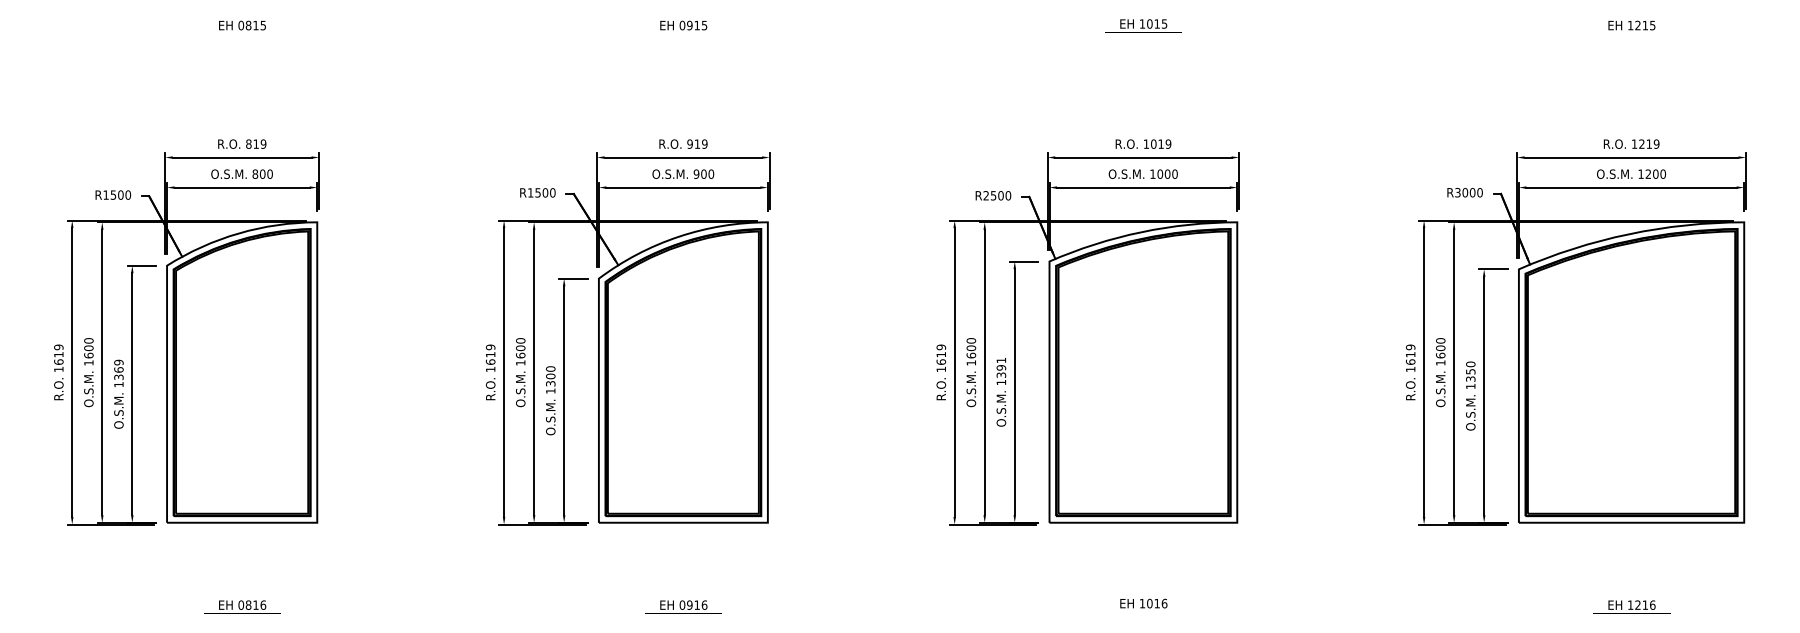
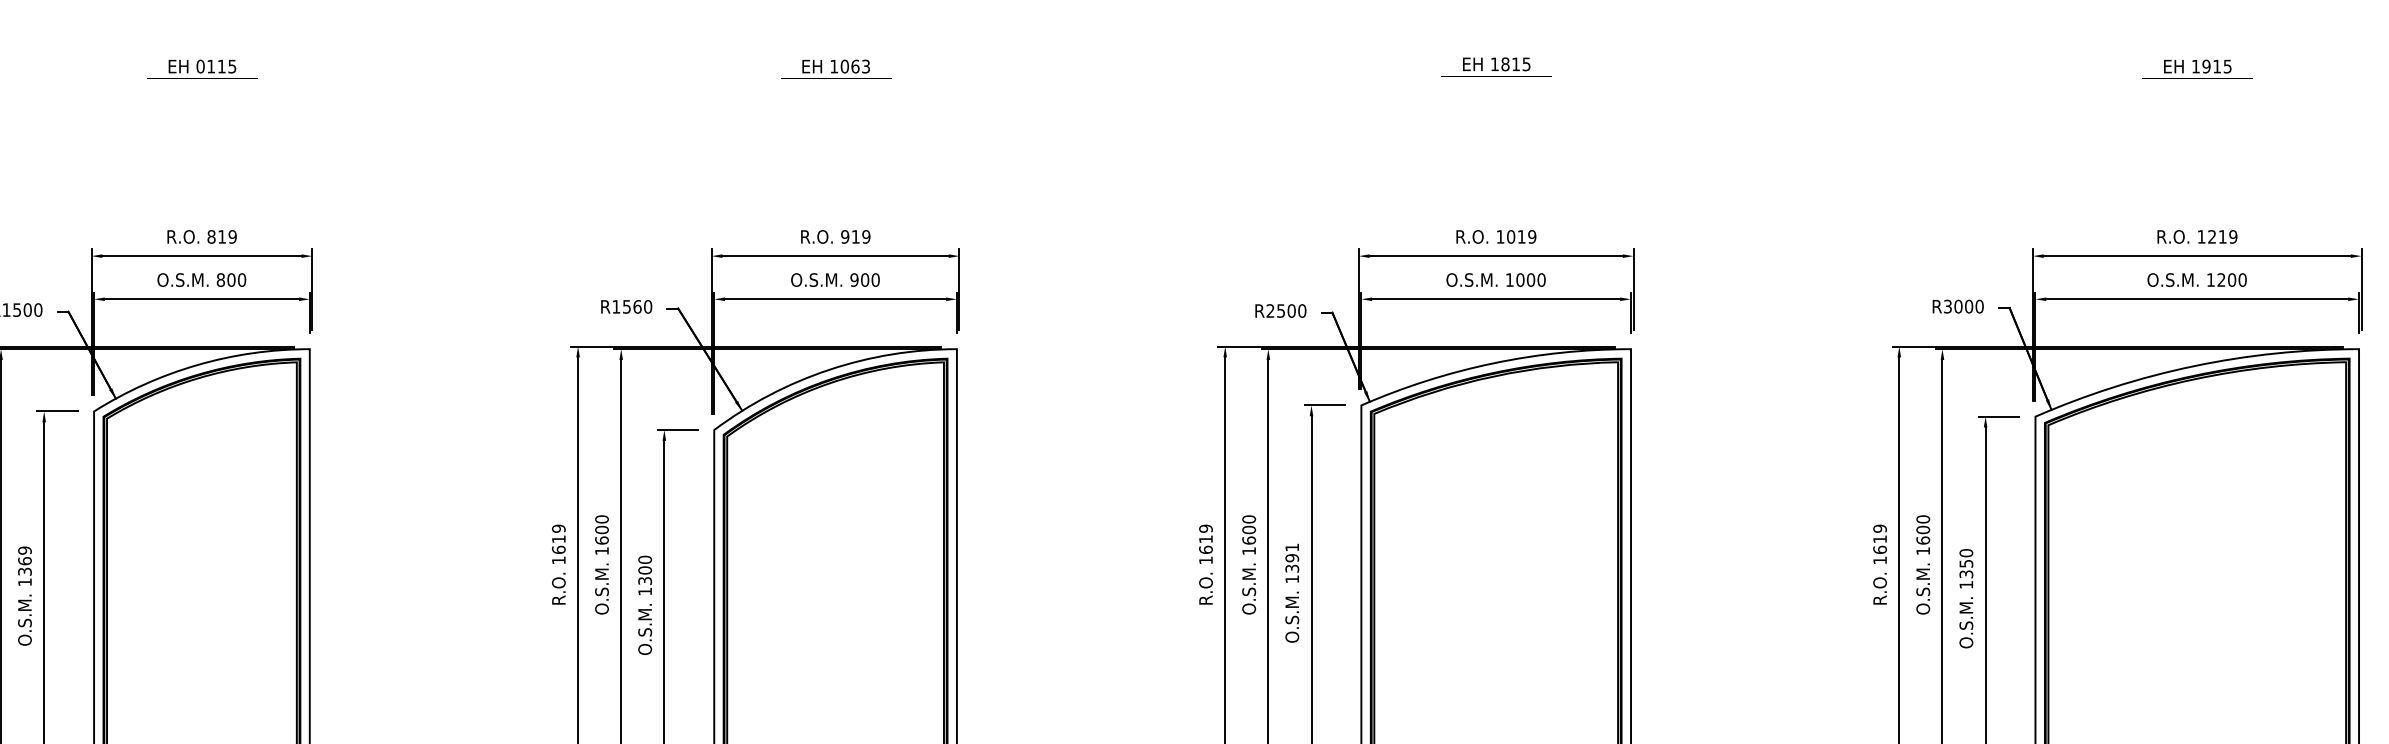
text: (1149, 23) -> (1504, 63), 1015 -> 1815
text: (248, 25) -> (211, 66), 0815 -> 0115
text: (693, 25) -> (850, 66), 0915 -> 1063
text: (1637, 25) -> (2205, 66), 1215 -> 1915
text: (545, 192) -> (637, 306), R1500 -> R1560

